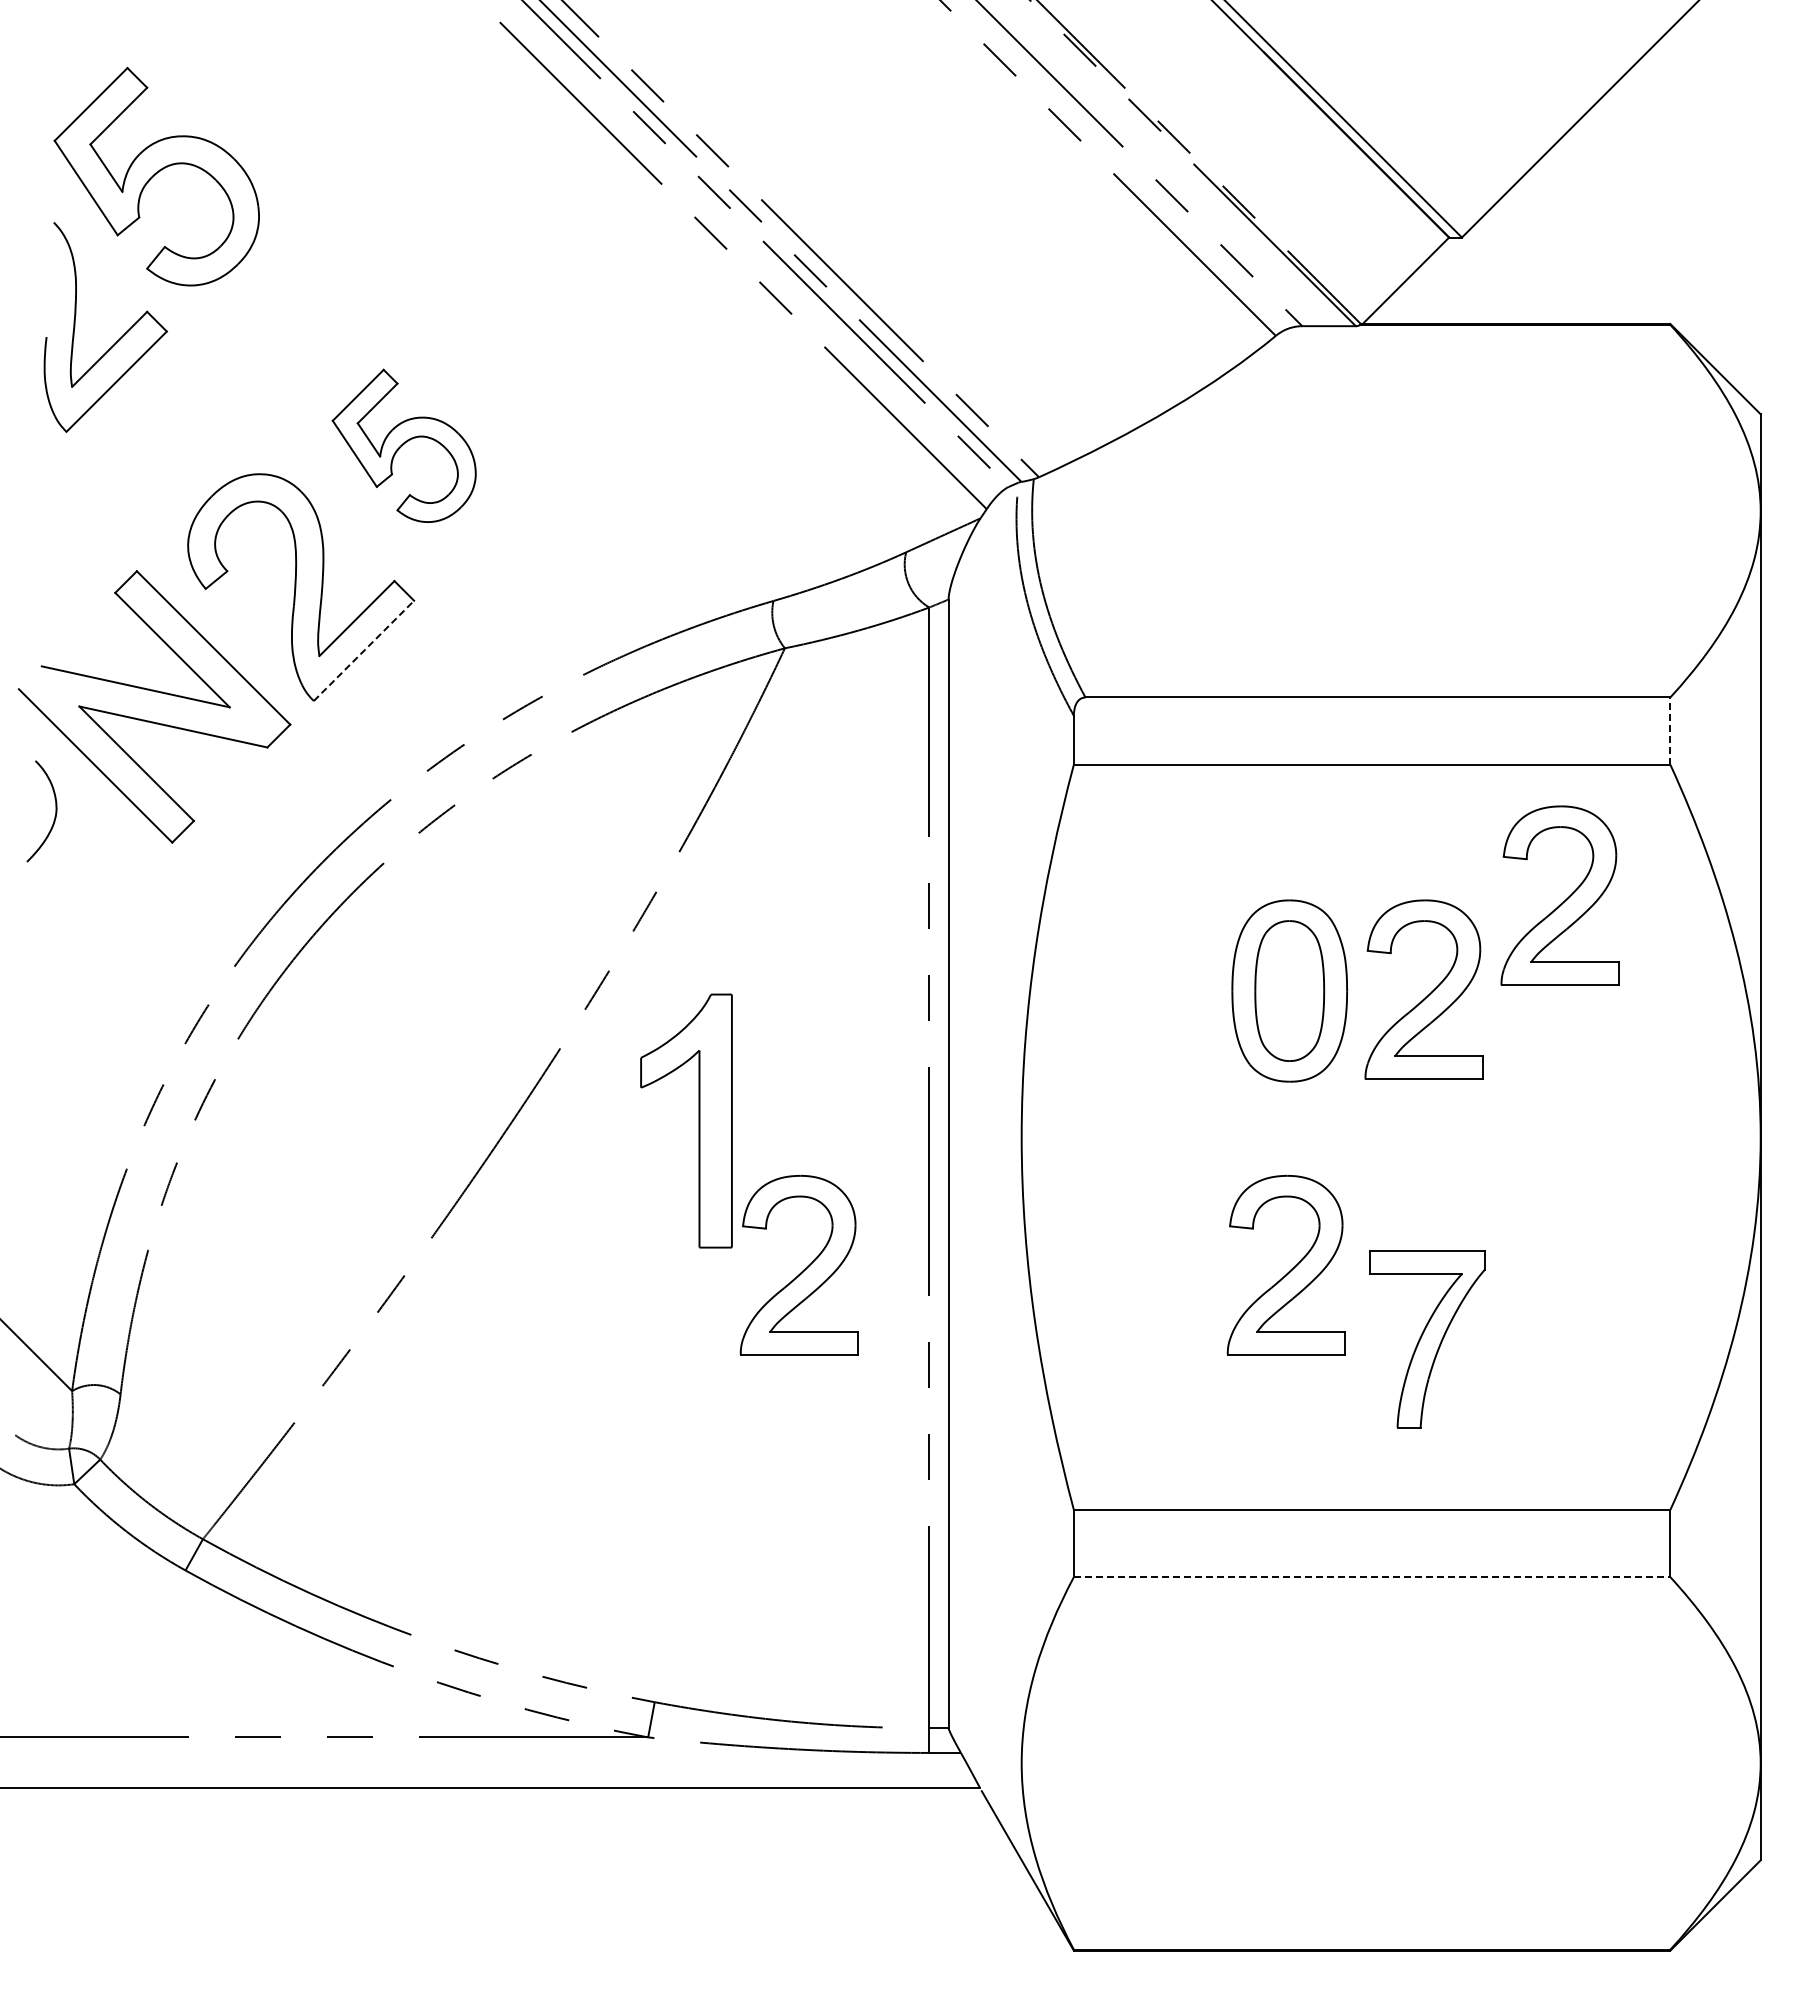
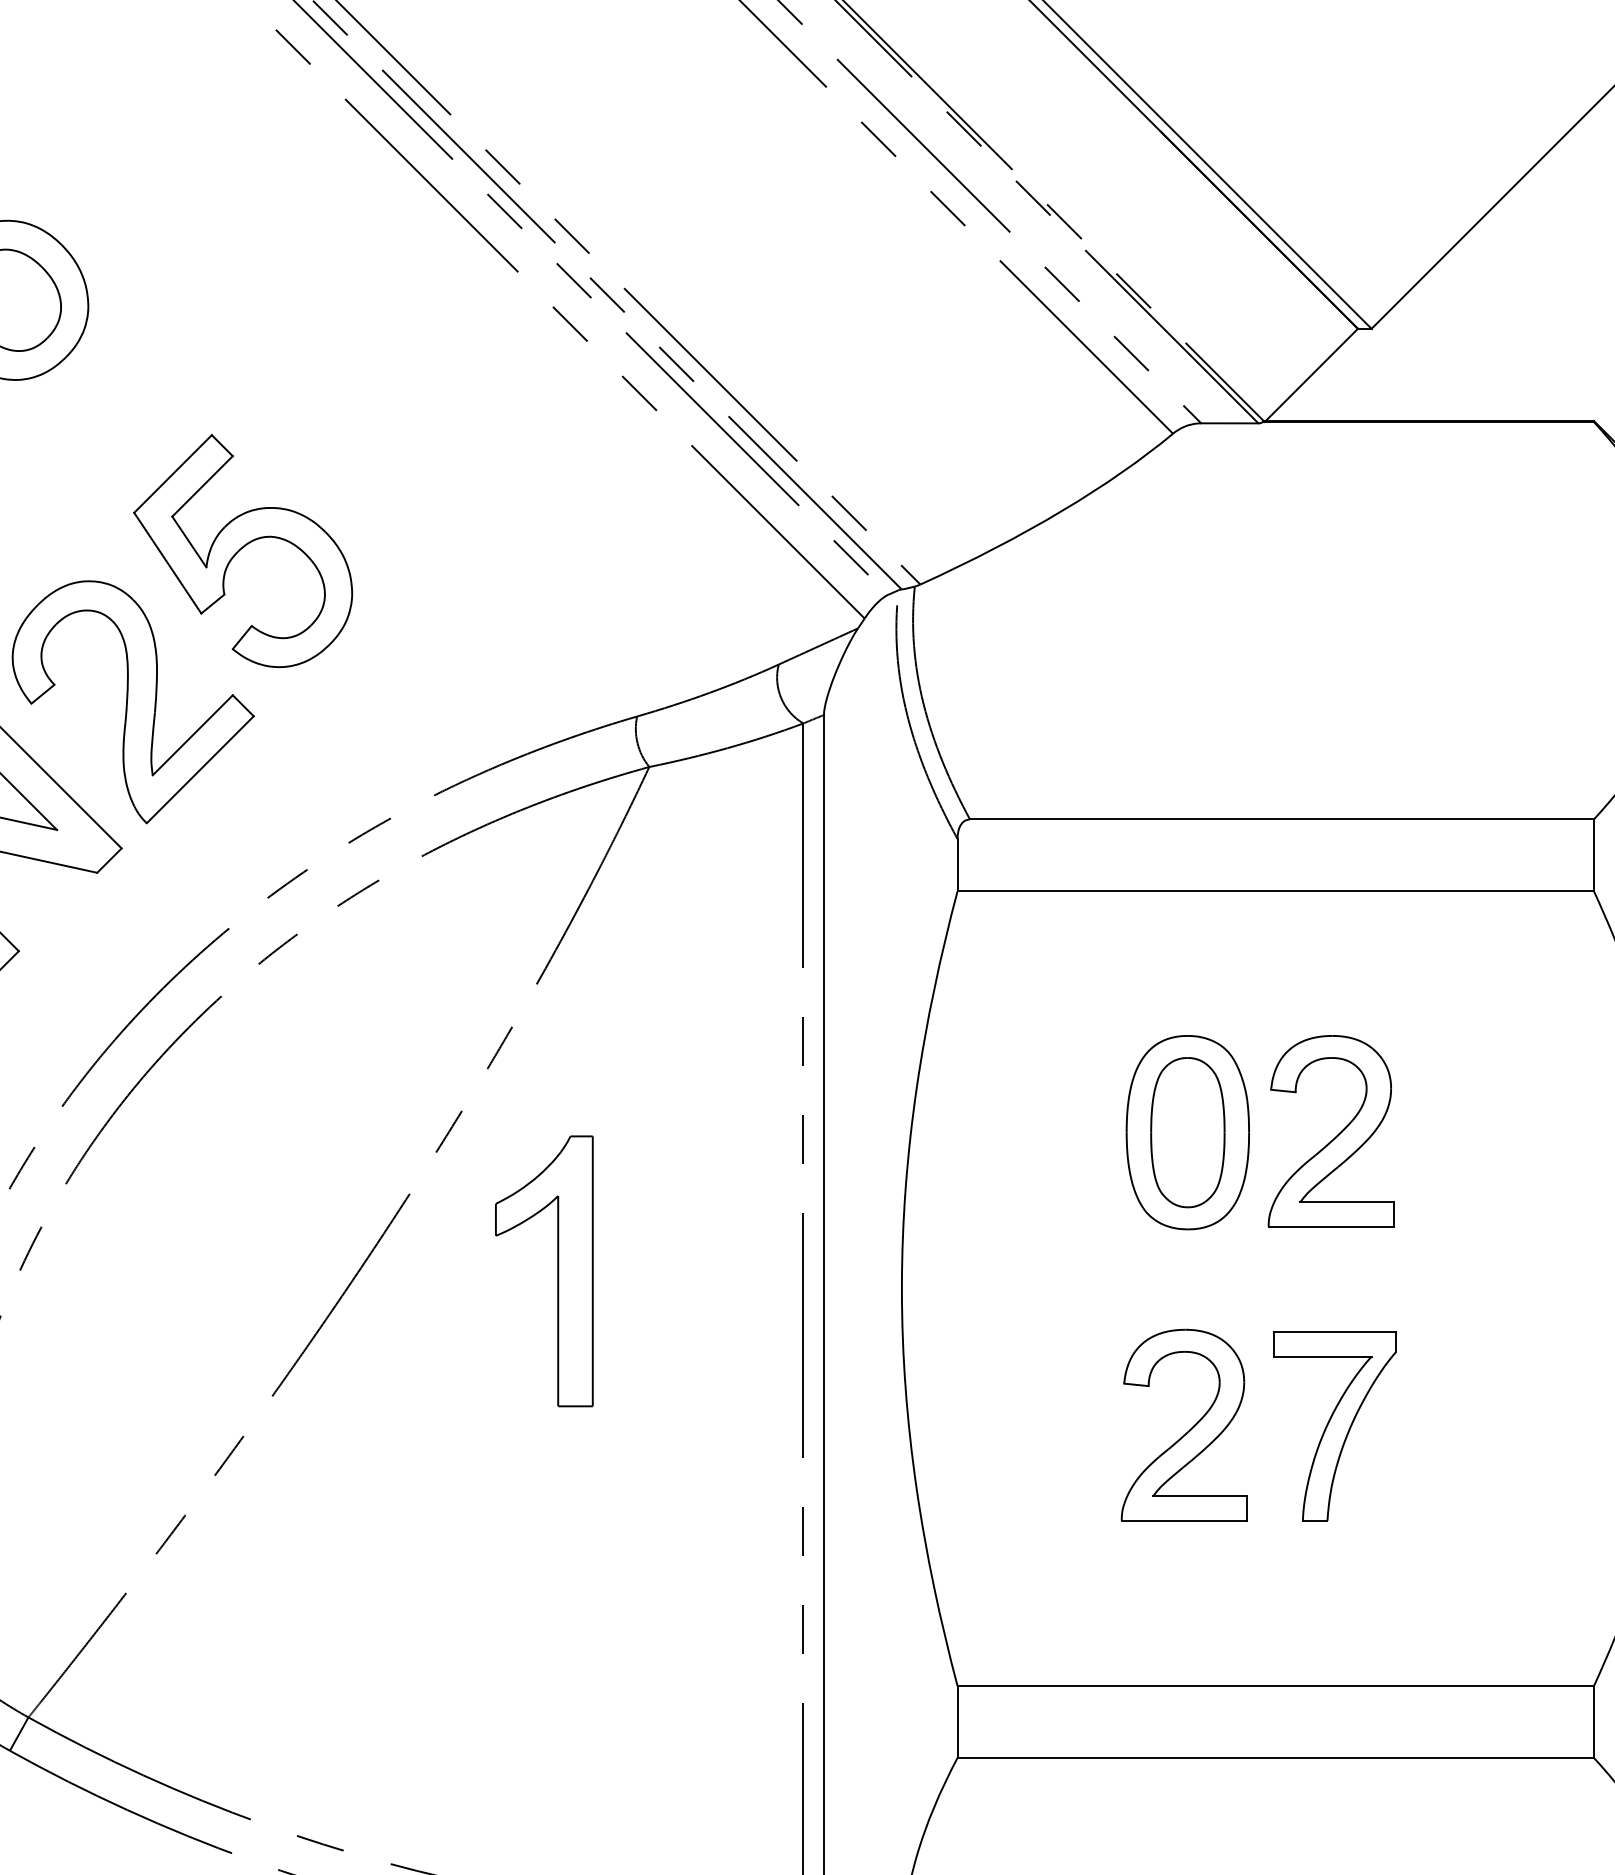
part: (404, 445) -> (243, 550), size x1.43
line: (363, 650) -> (199, 769), dashed -> solid
line: (1670, 731) -> (1594, 855), dashed -> solid
part: (1564, 900) -> (1480, 1036), removed
part: (803, 1269) -> (669, 1429), removed
part: (1427, 1339) -> (1334, 1426), moved
line: (1372, 1577) -> (1276, 1758), dashed -> solid

